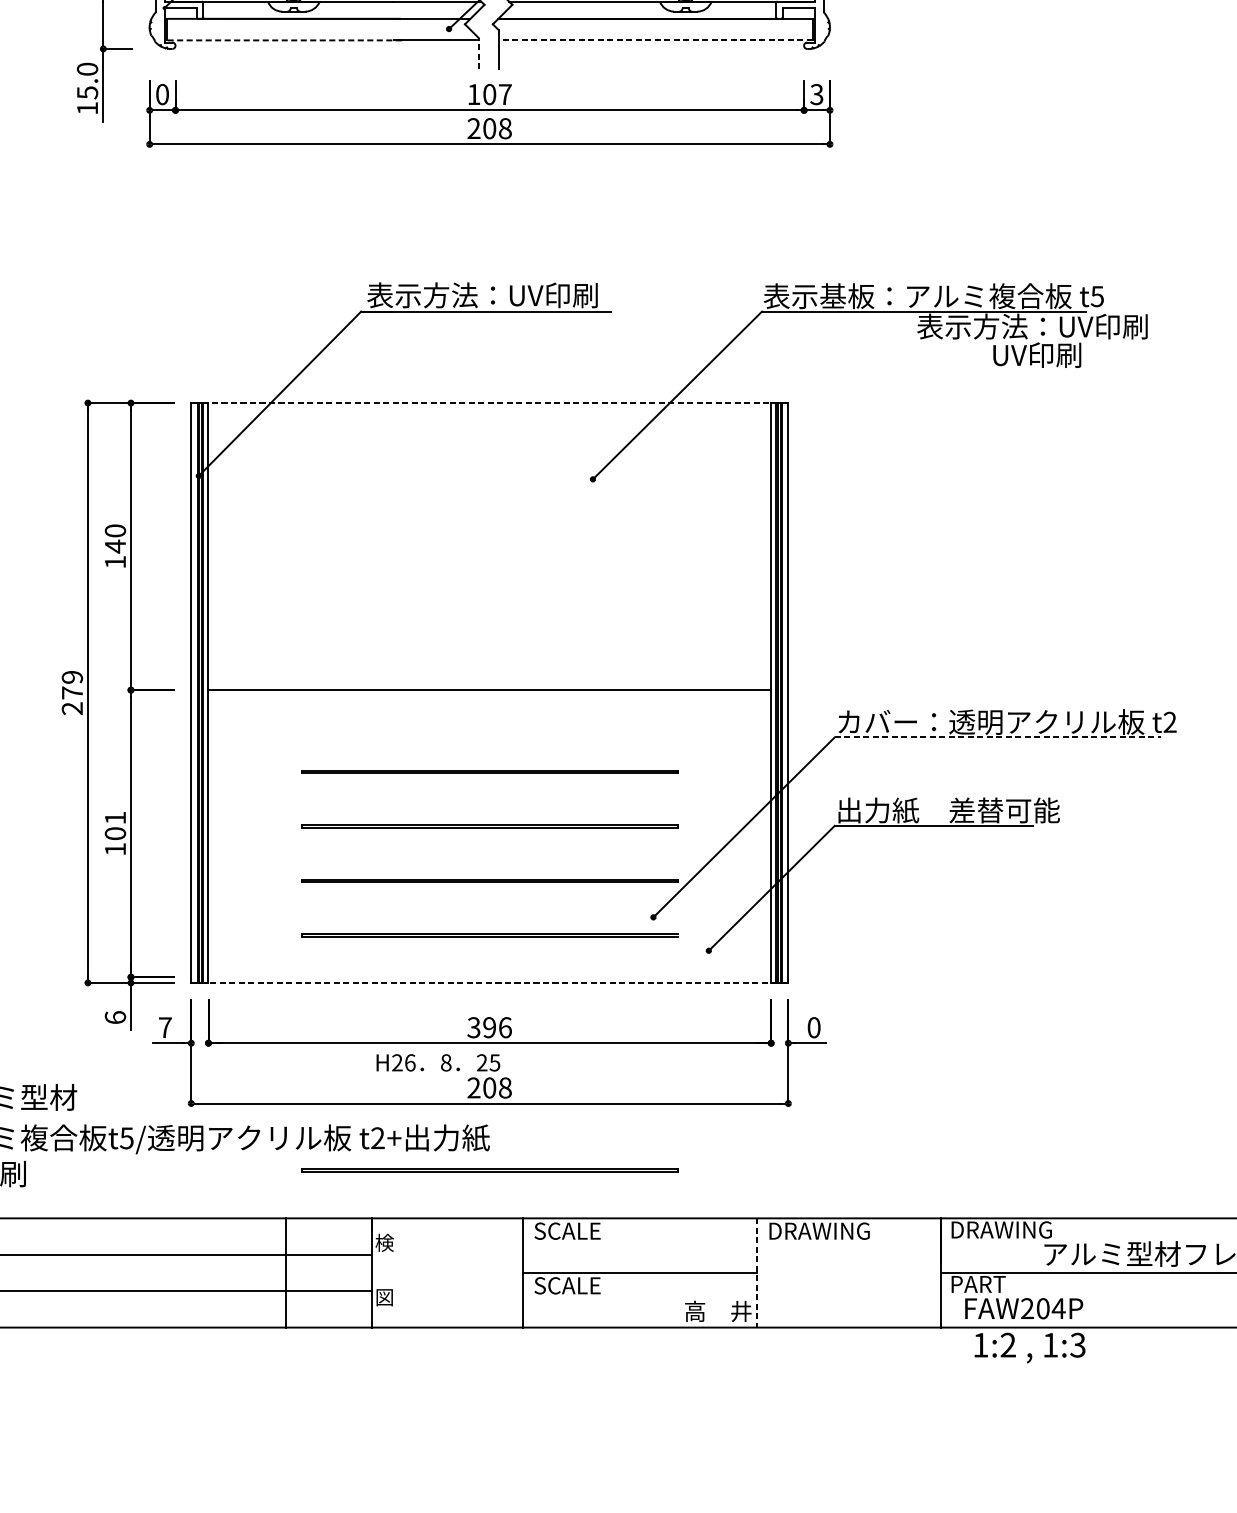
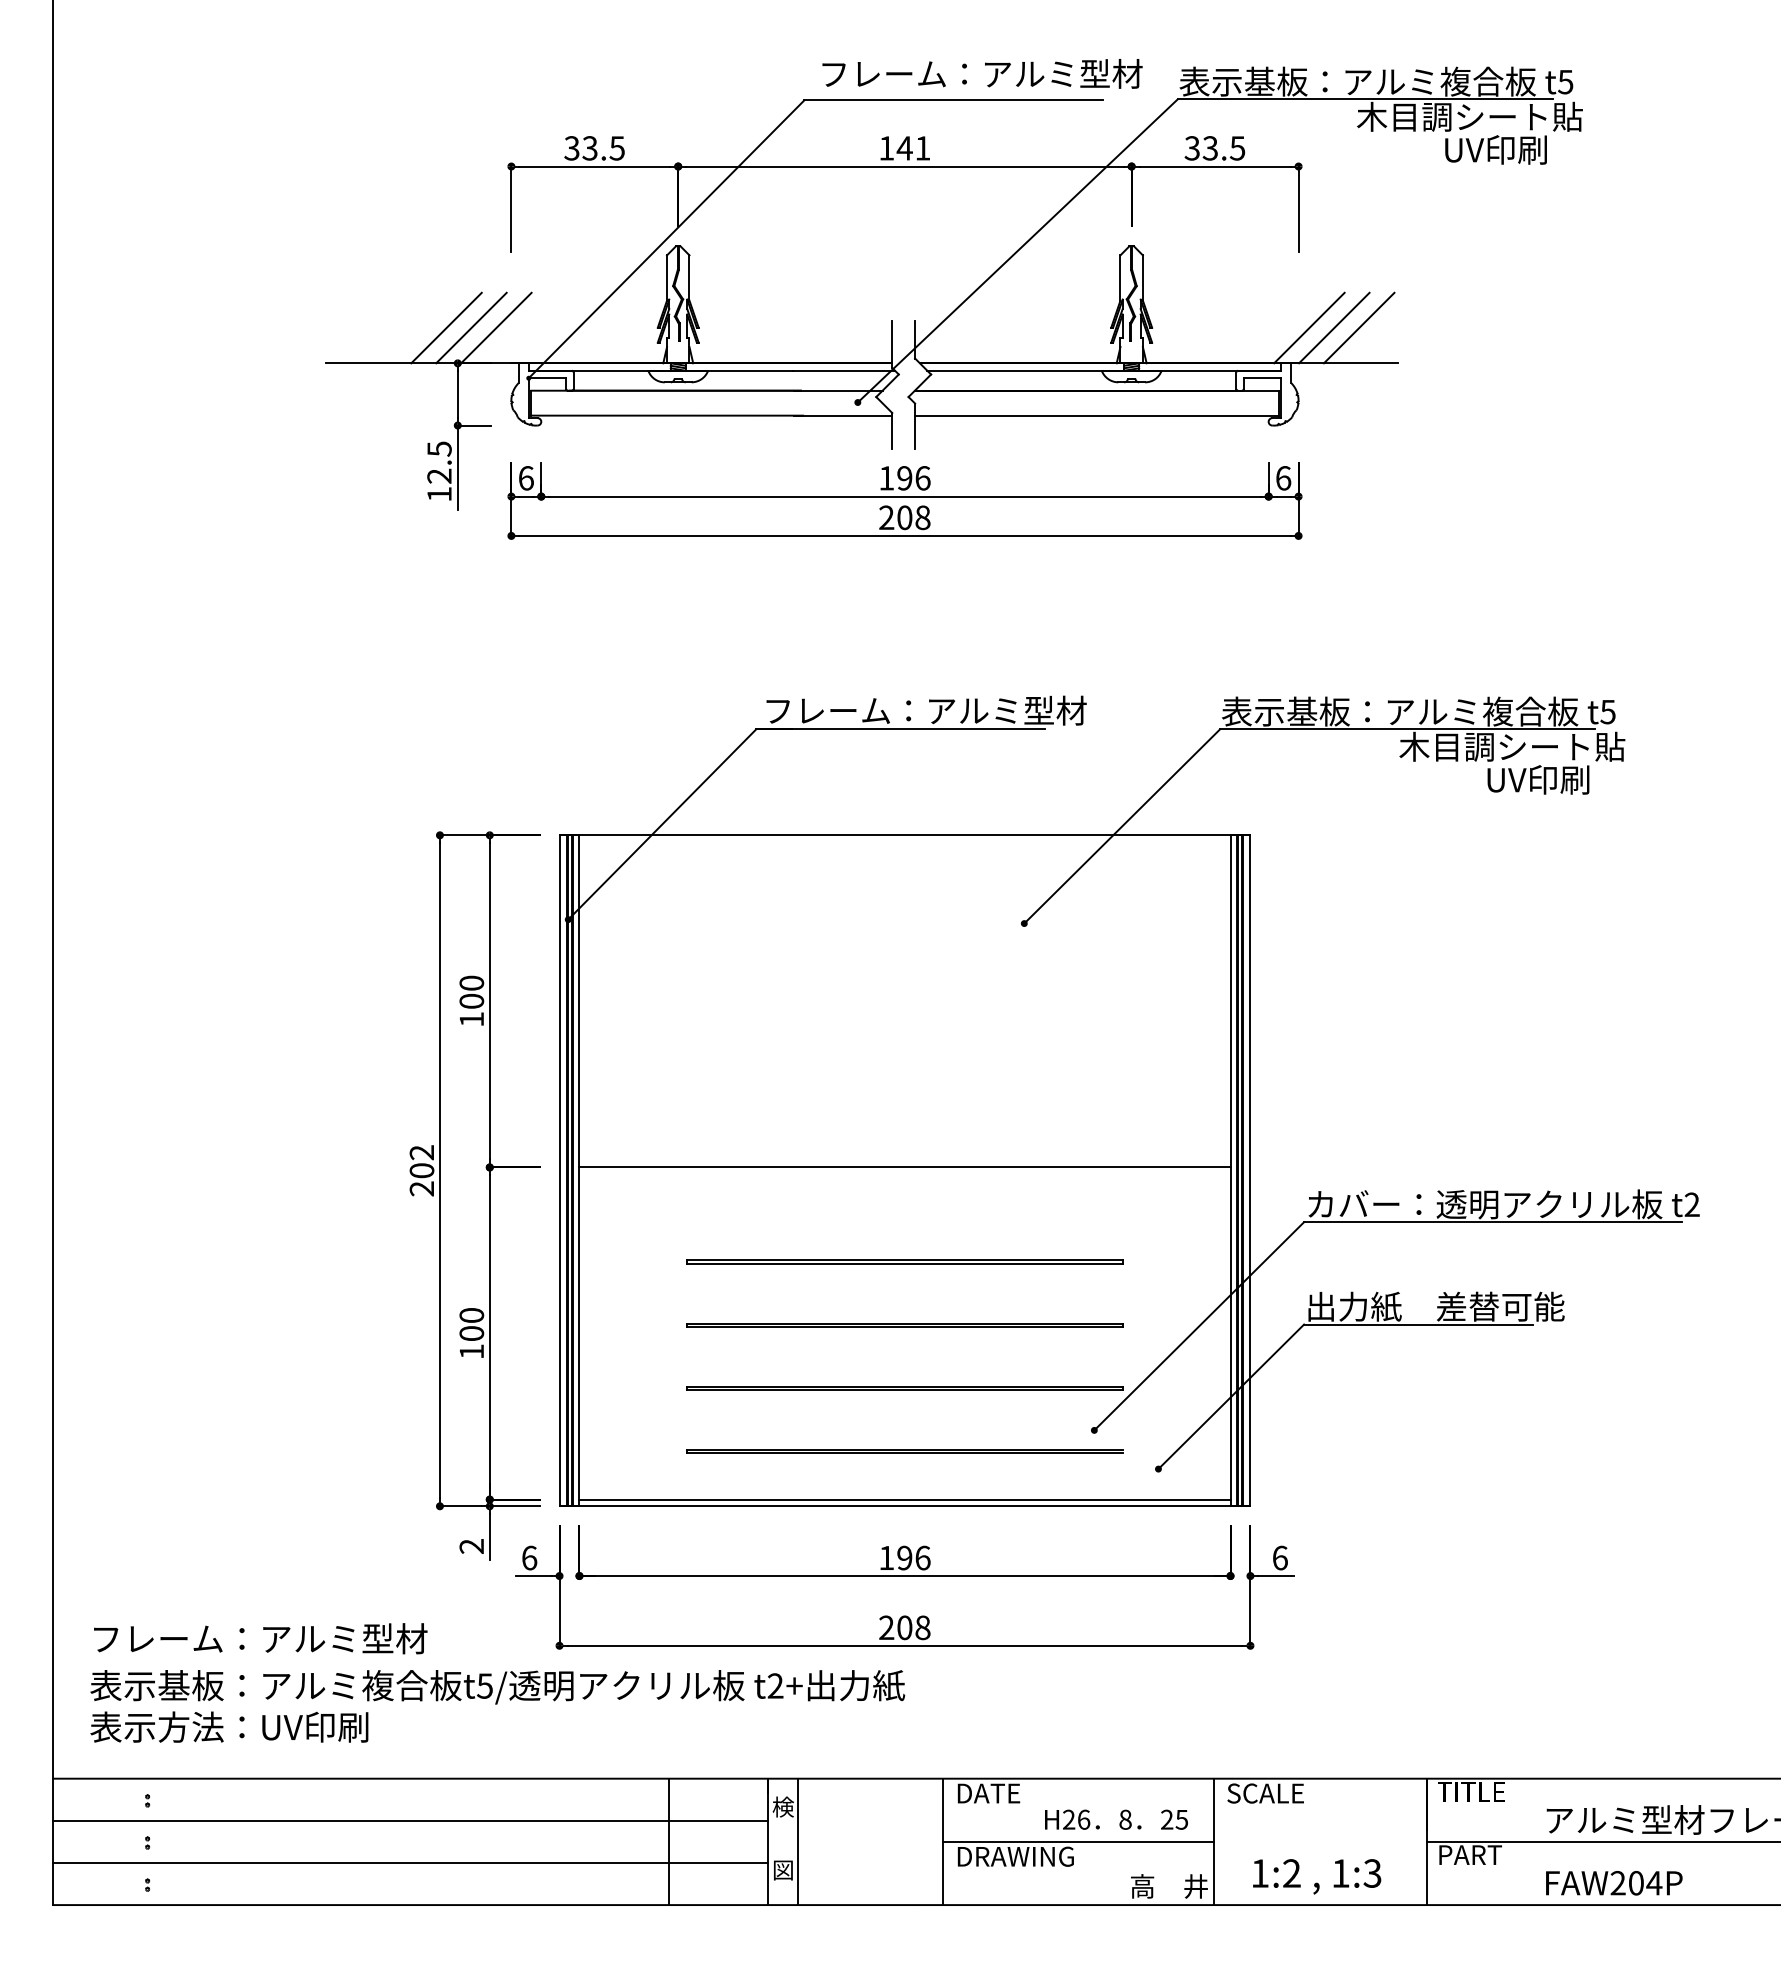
line: (284, 40) -> (667, 415), dashed -> solid
line: (655, 40) -> (1096, 415), dashed -> solid
line: (479, 53) -> (892, 430), dashed -> solid
text: (87, 80) -> (439, 462), 15.0 -> 12.5
text: (162, 94) -> (526, 478), 0 -> 6
text: (497, 94) -> (913, 478), 107 -> 196
text: (816, 94) -> (1283, 478), 3 -> 6
text: (506, 295) -> (924, 710), 表示方法：UV印刷 -> フレーム：アルミ型材
text: (1032, 326) -> (1532, 746), 表示方法：UV印刷 -> 木目調シート貼
line: (489, 403) -> (904, 835), dashed -> solid
text: (115, 546) -> (471, 1001), 140 -> 100
text: (71, 684) -> (421, 1161), 279 -> 202
line: (998, 737) -> (1493, 1222), dashed -> solid
text: (115, 818) -> (471, 1315), 101 -> 100
line: (489, 977) -> (904, 1499), added
line: (490, 983) -> (905, 1506), dashed -> solid
text: (115, 1016) -> (471, 1545), 6 -> 2
text: (165, 1027) -> (529, 1557), 7 -> 6
text: (473, 1027) -> (886, 1557), 396 -> 196
text: (814, 1027) -> (1280, 1557), 0 -> 6
text: (438, 1062) -> (1116, 1819), moved
line: (489, 1169) -> (904, 1722), removed
text: (1001, 1230) -> (1496, 1792), DRAWING -> TITLE
text: (567, 1231) -> (994, 1793), SCALE -> DATE
text: (818, 1231) -> (1285, 1793), DRAWING -> SCALE
line: (397, 1272) -> (798, 1841), added
line: (757, 1273) -> (1214, 1842), dashed -> solid
text: (584, 1285) -> (1014, 1856), SCALE -> DRAWING
text: (1024, 1308) -> (1614, 1883), moved
text: (1030, 1347) -> (1317, 1876), moved

